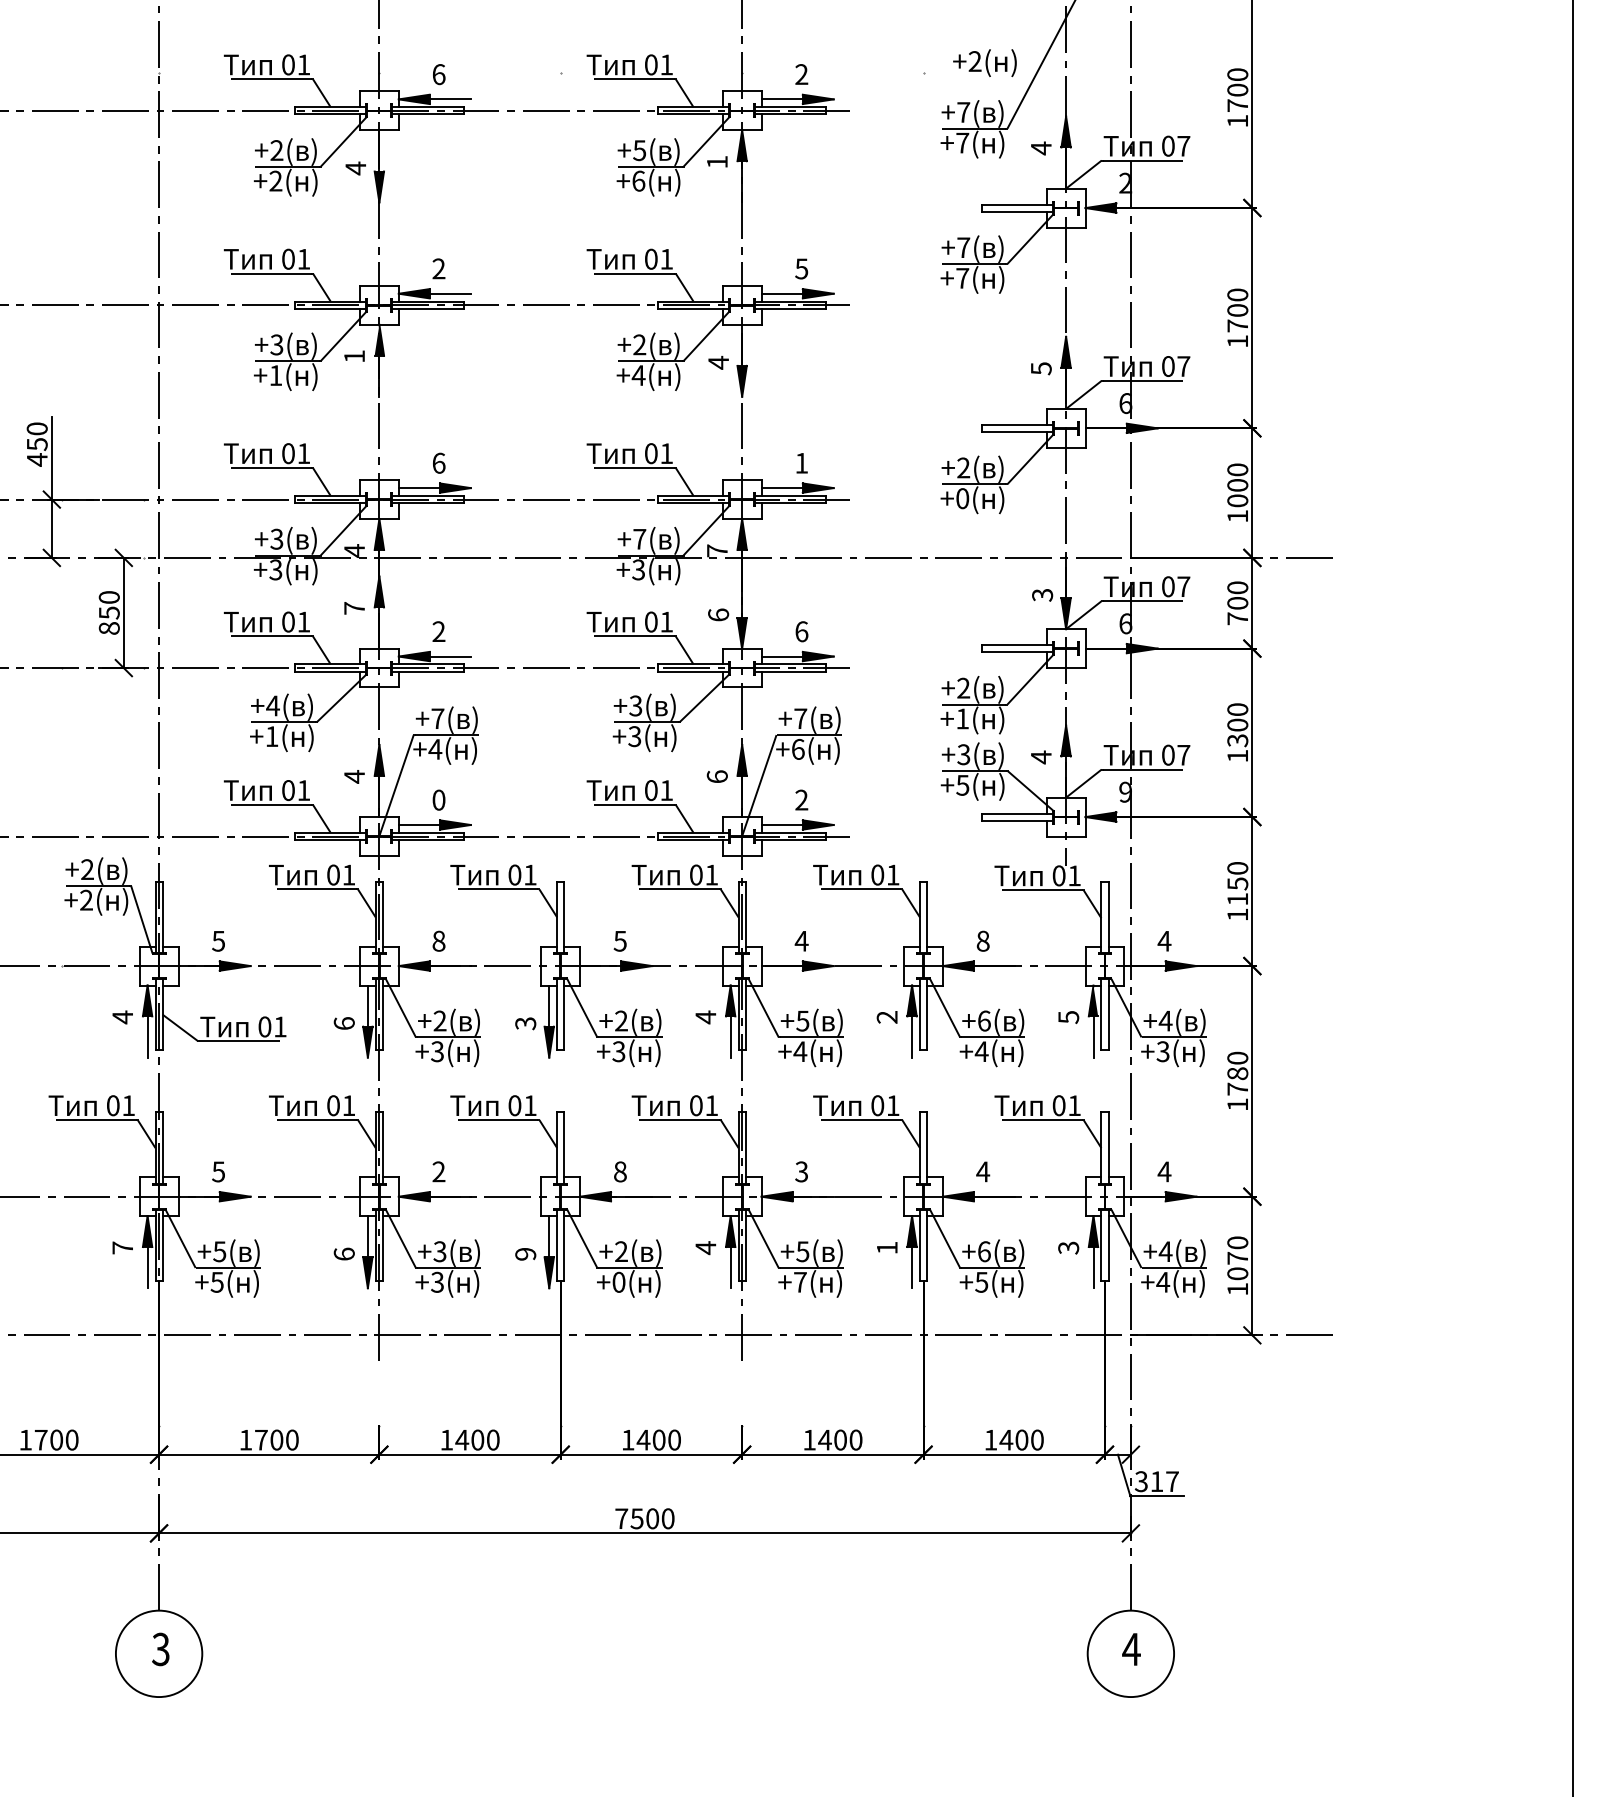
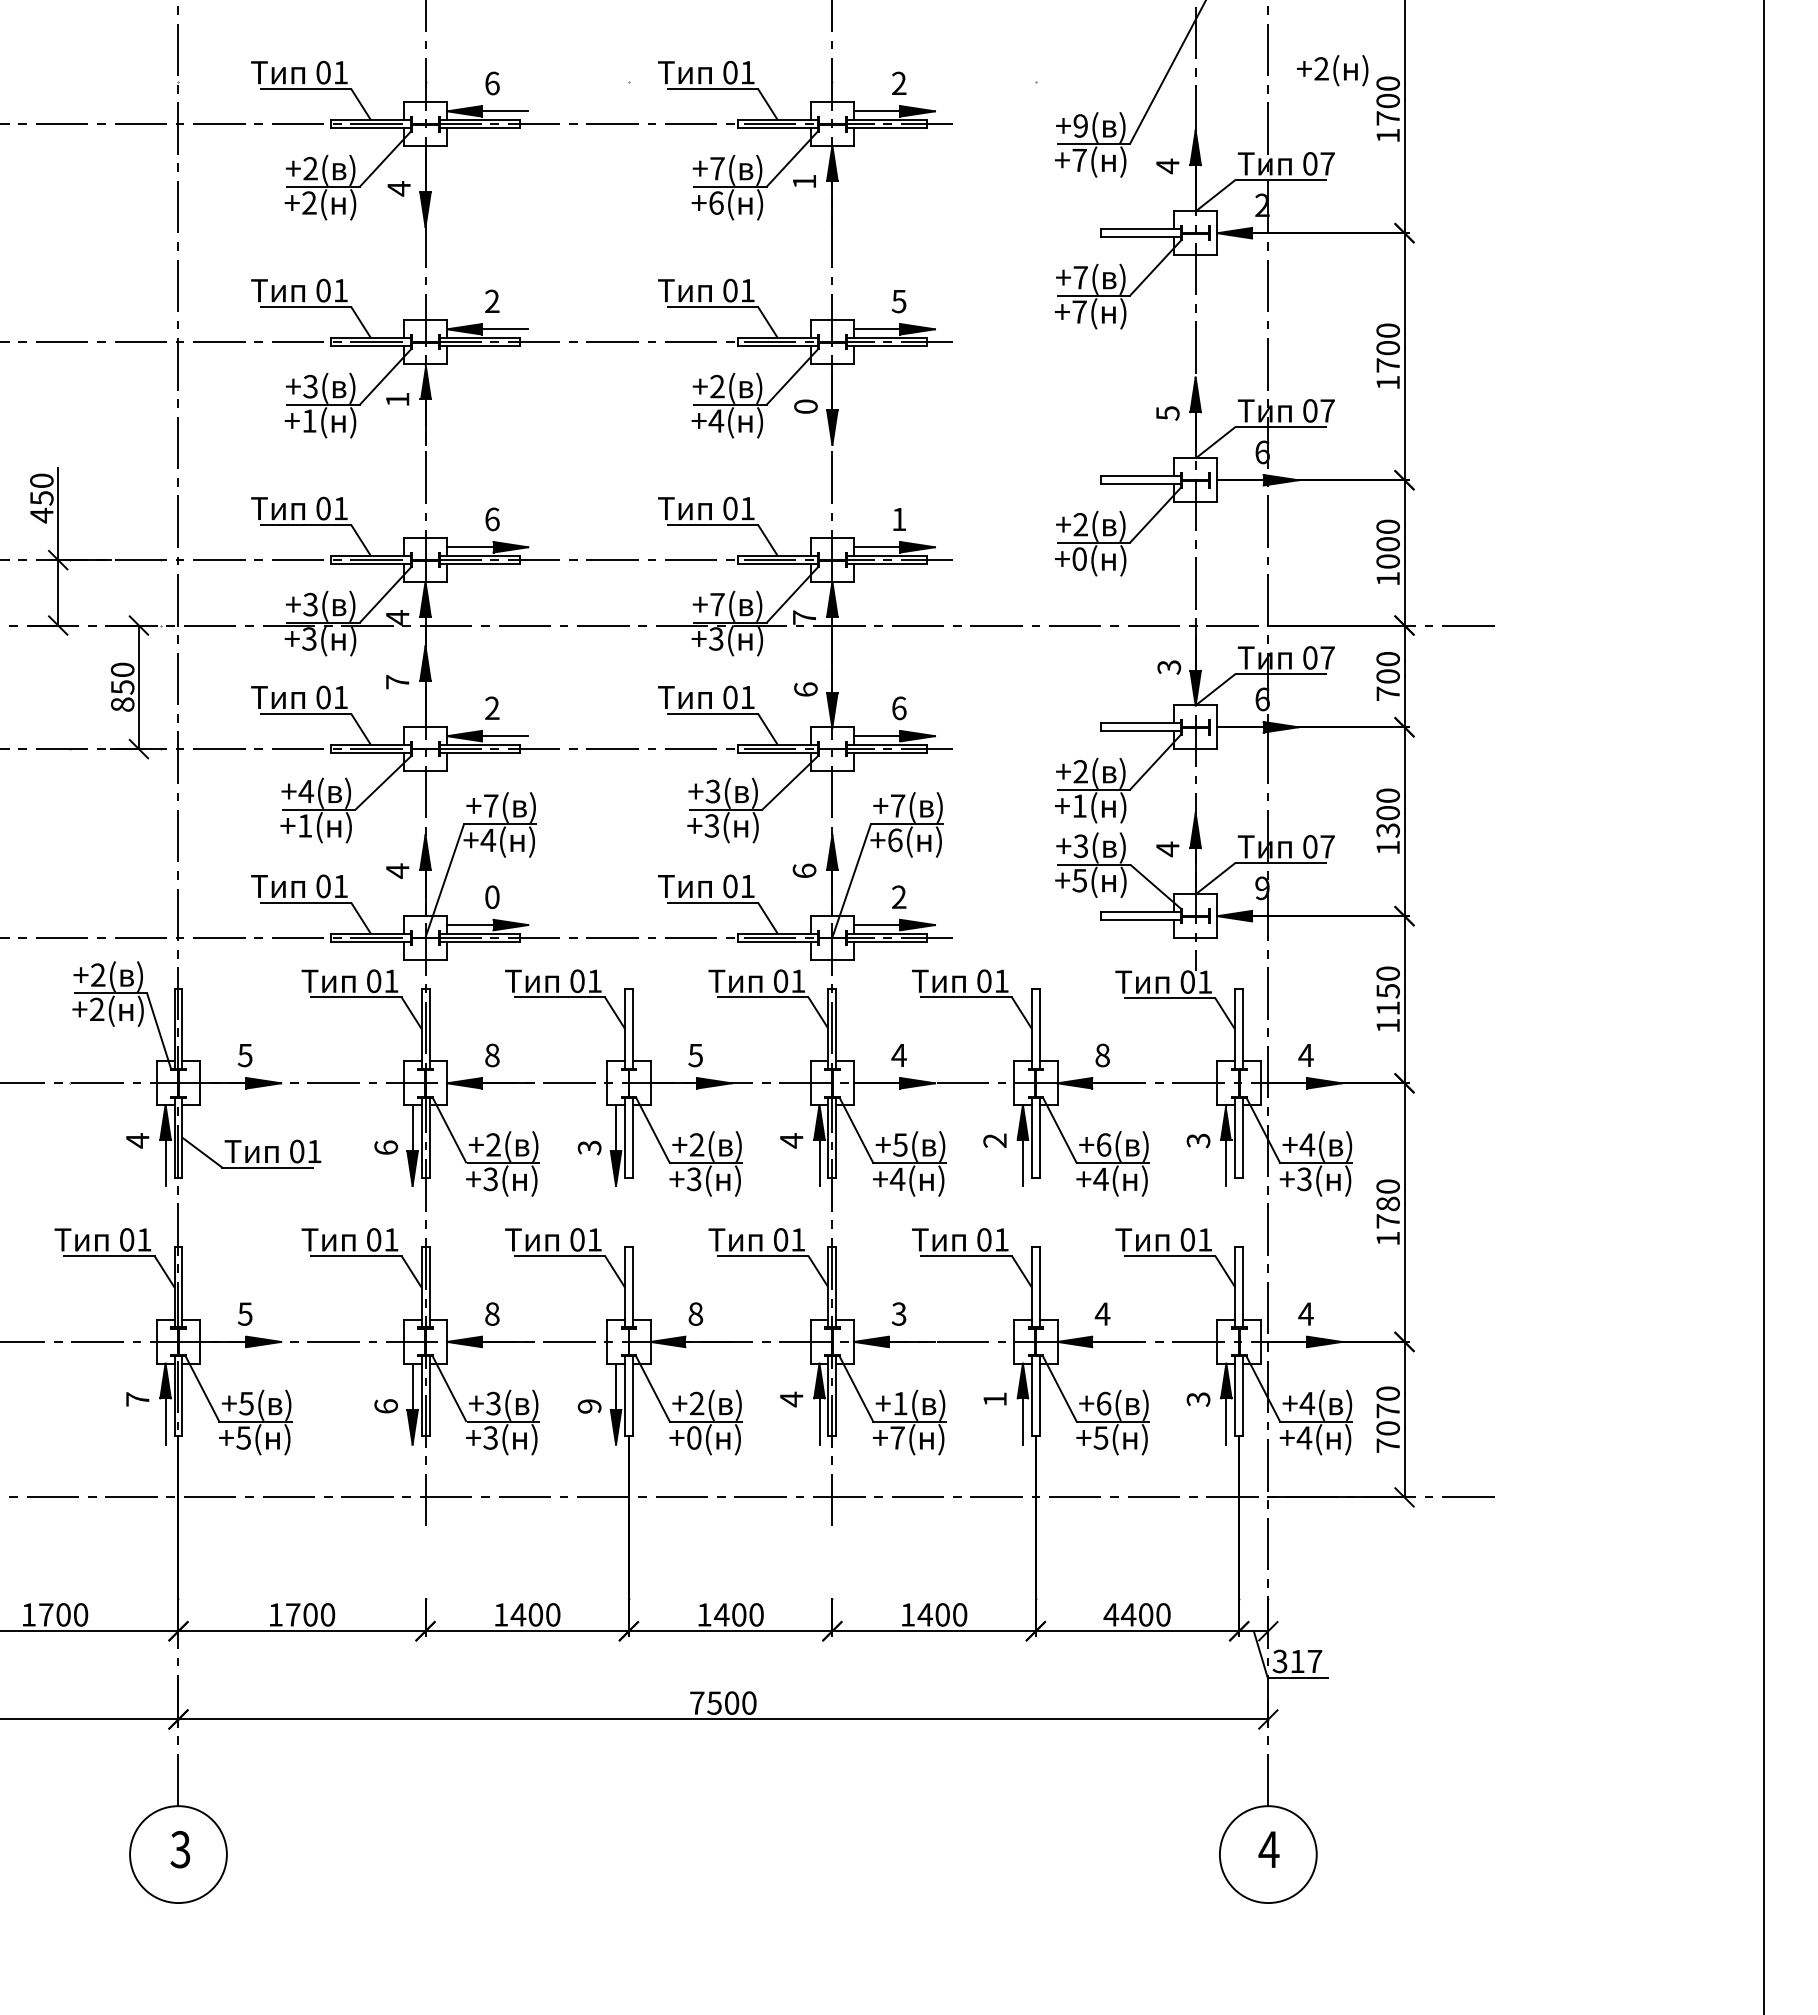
text: (984, 62) -> (1332, 70), moved
text: (963, 112) -> (1080, 125), +7( -> +9(
text: (639, 150) -> (717, 168), +5( -> +7(
text: (718, 362) -> (805, 406), 4 -> 0
text: (1067, 1017) -> (1197, 1140), 5 -> 3
text: (439, 1171) -> (492, 1313), 2 -> 8
text: (802, 1251) -> (900, 1403), +5( -> +1(
text: (1237, 1289) -> (1387, 1445), 1070 -> 7070
text: (991, 1439) -> (1111, 1614), 1400 -> 4400

